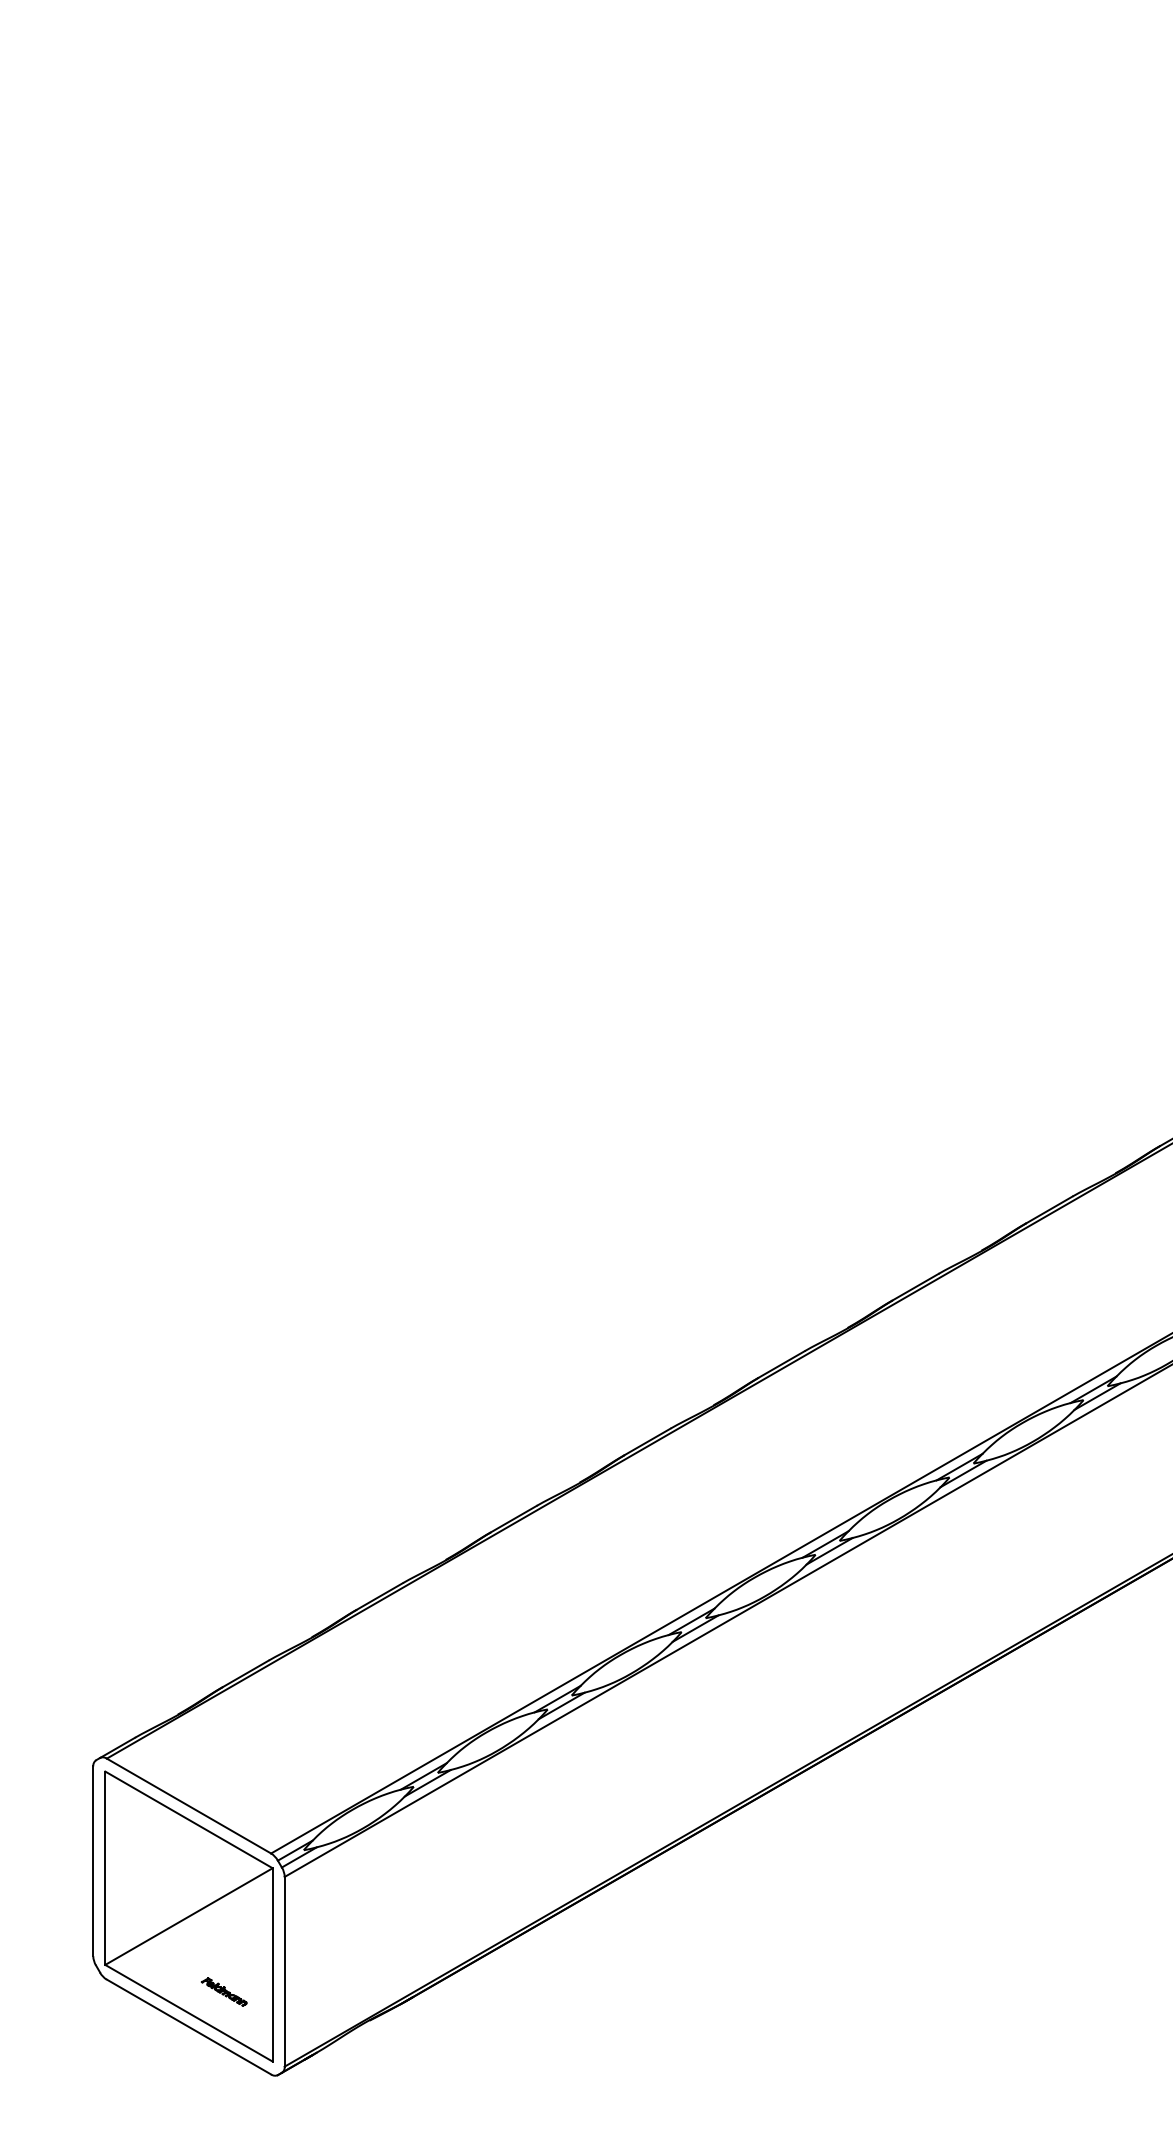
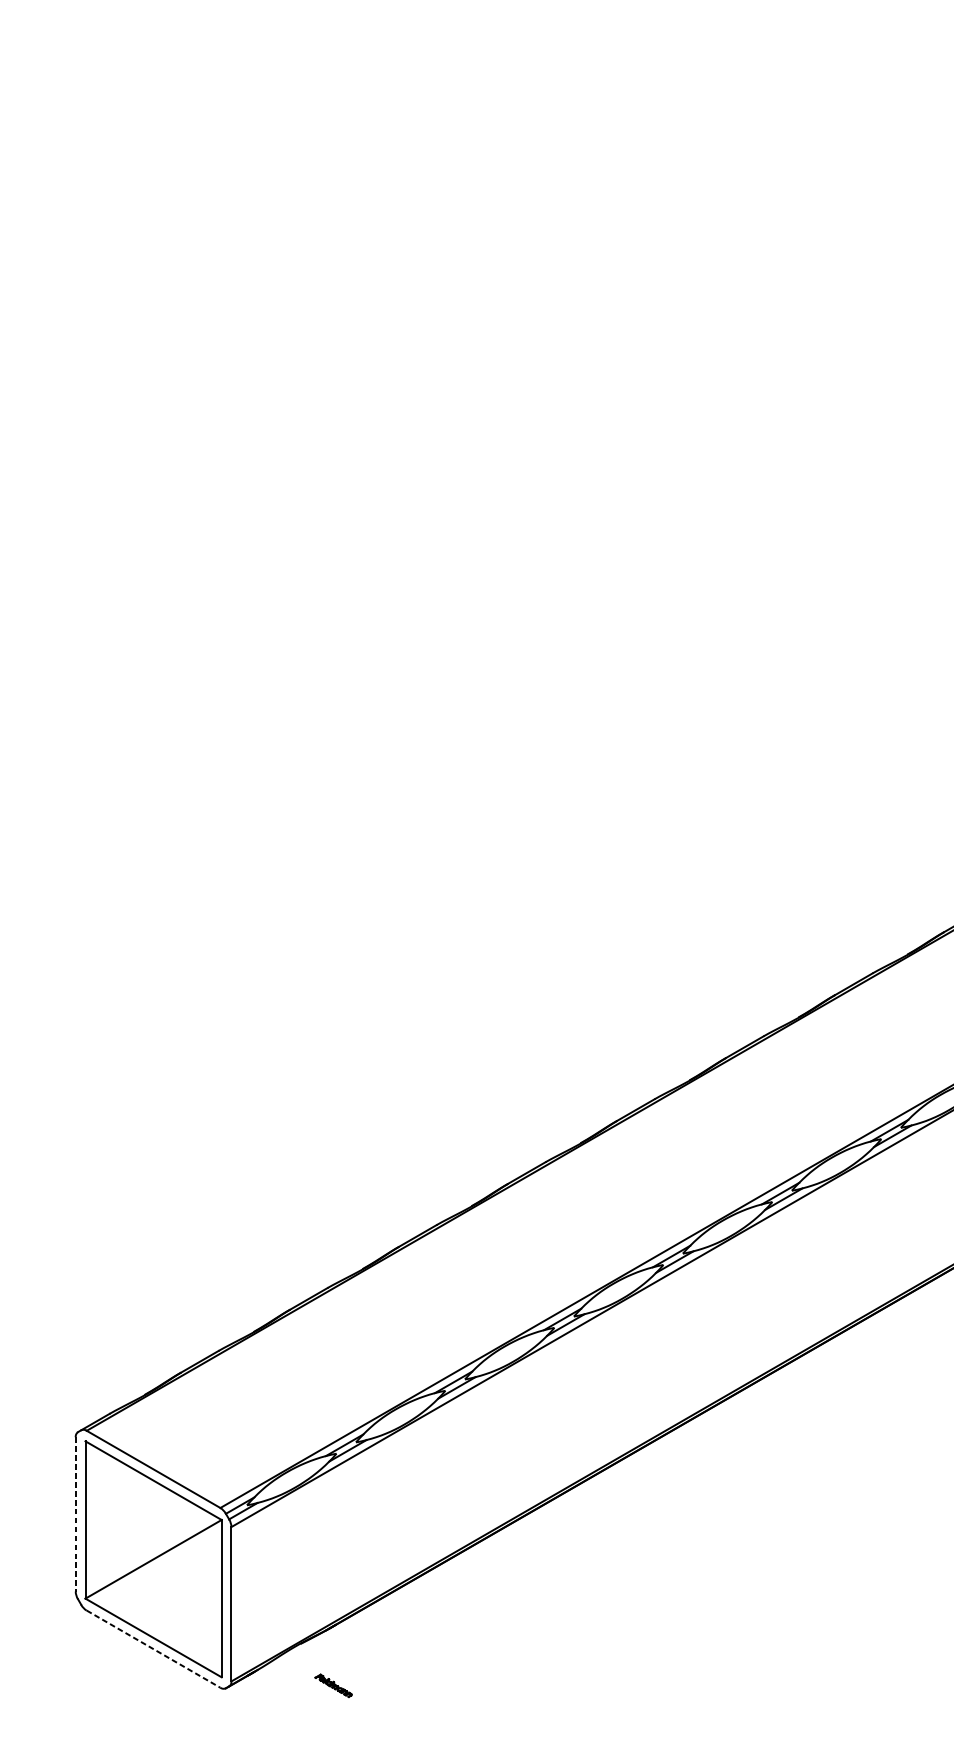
line: (93, 1861) -> (75, 1514), solid -> dashed
part: (223, 1991) -> (332, 1685), moved
line: (189, 2027) -> (154, 1649), solid -> dashed

